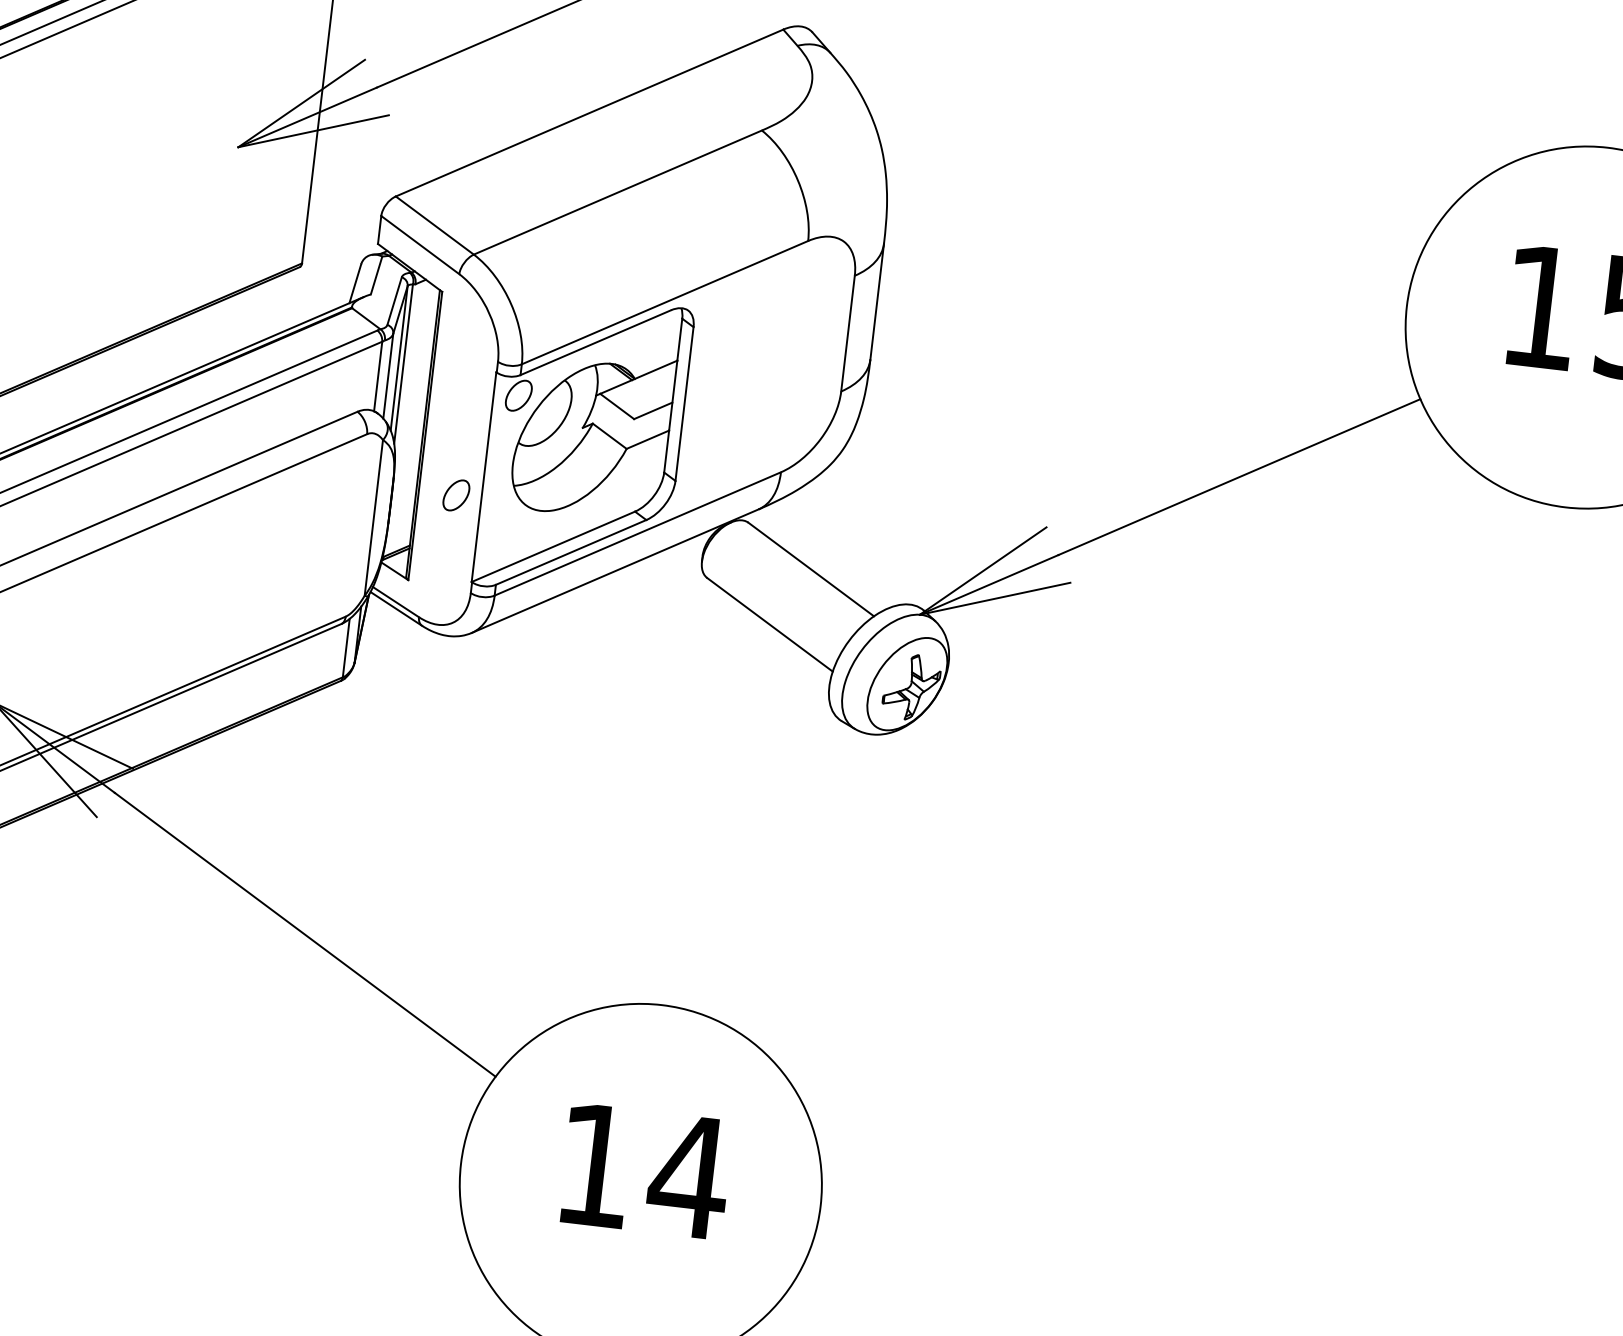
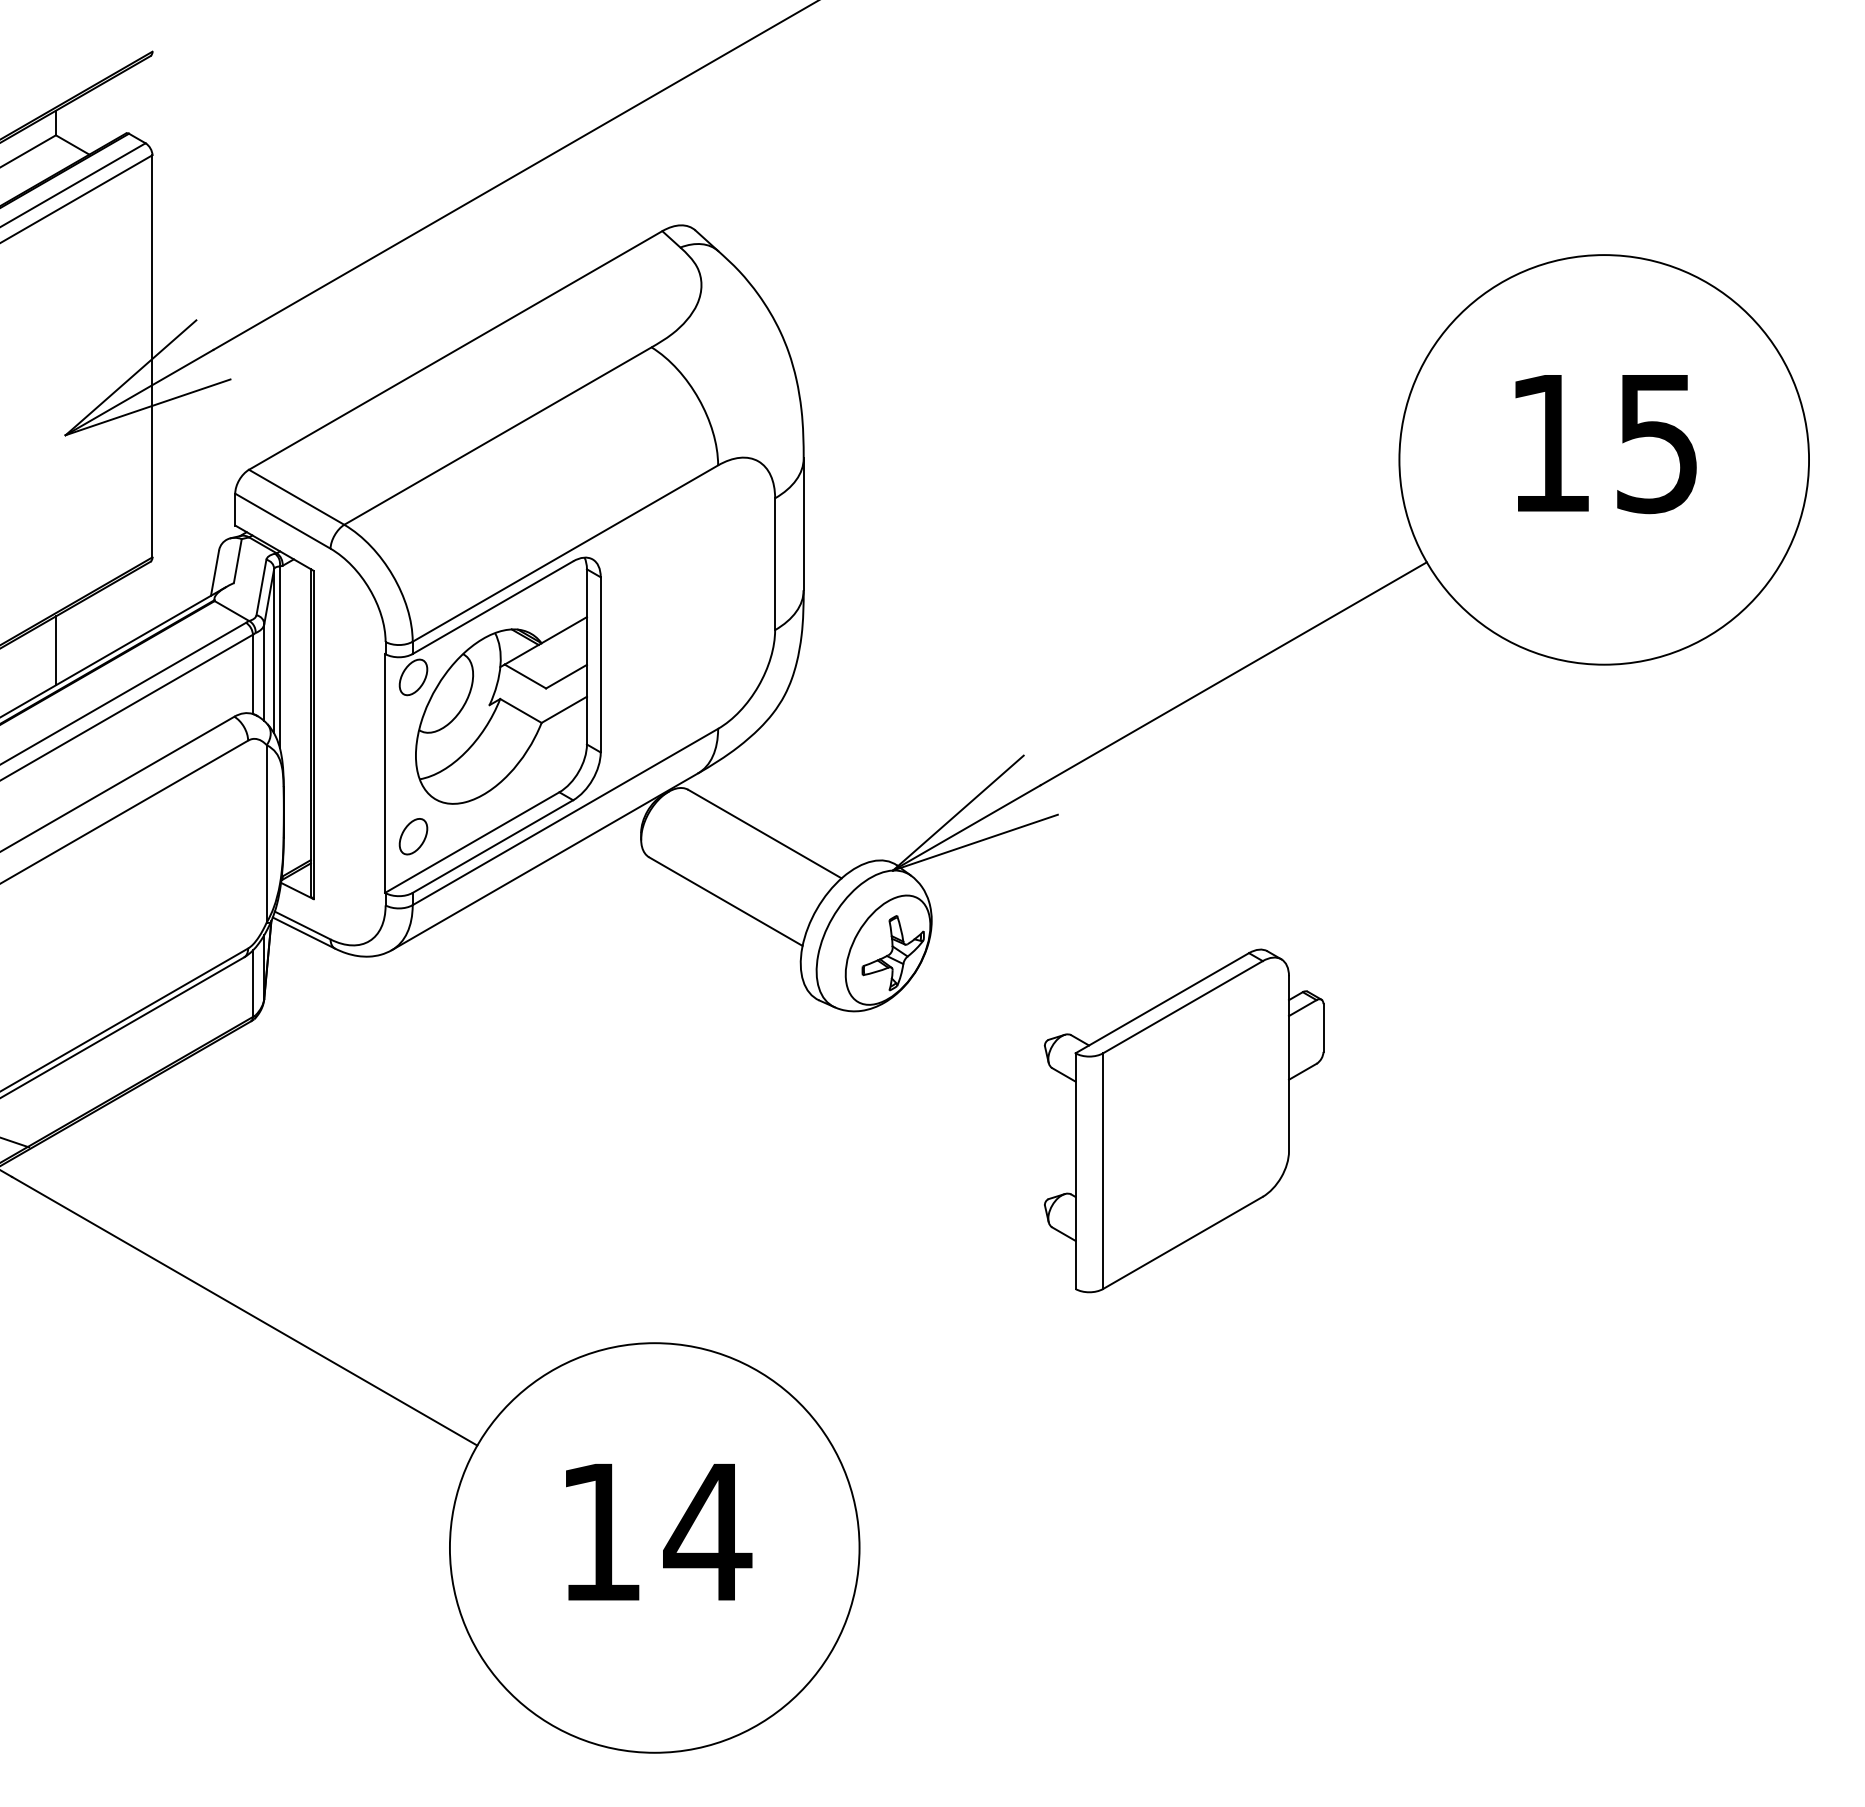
line: (207, 335) -> (55, 650), added
part: (456, 495) -> (413, 836), moved
part: (1149, 864) -> (1183, 1120), added

